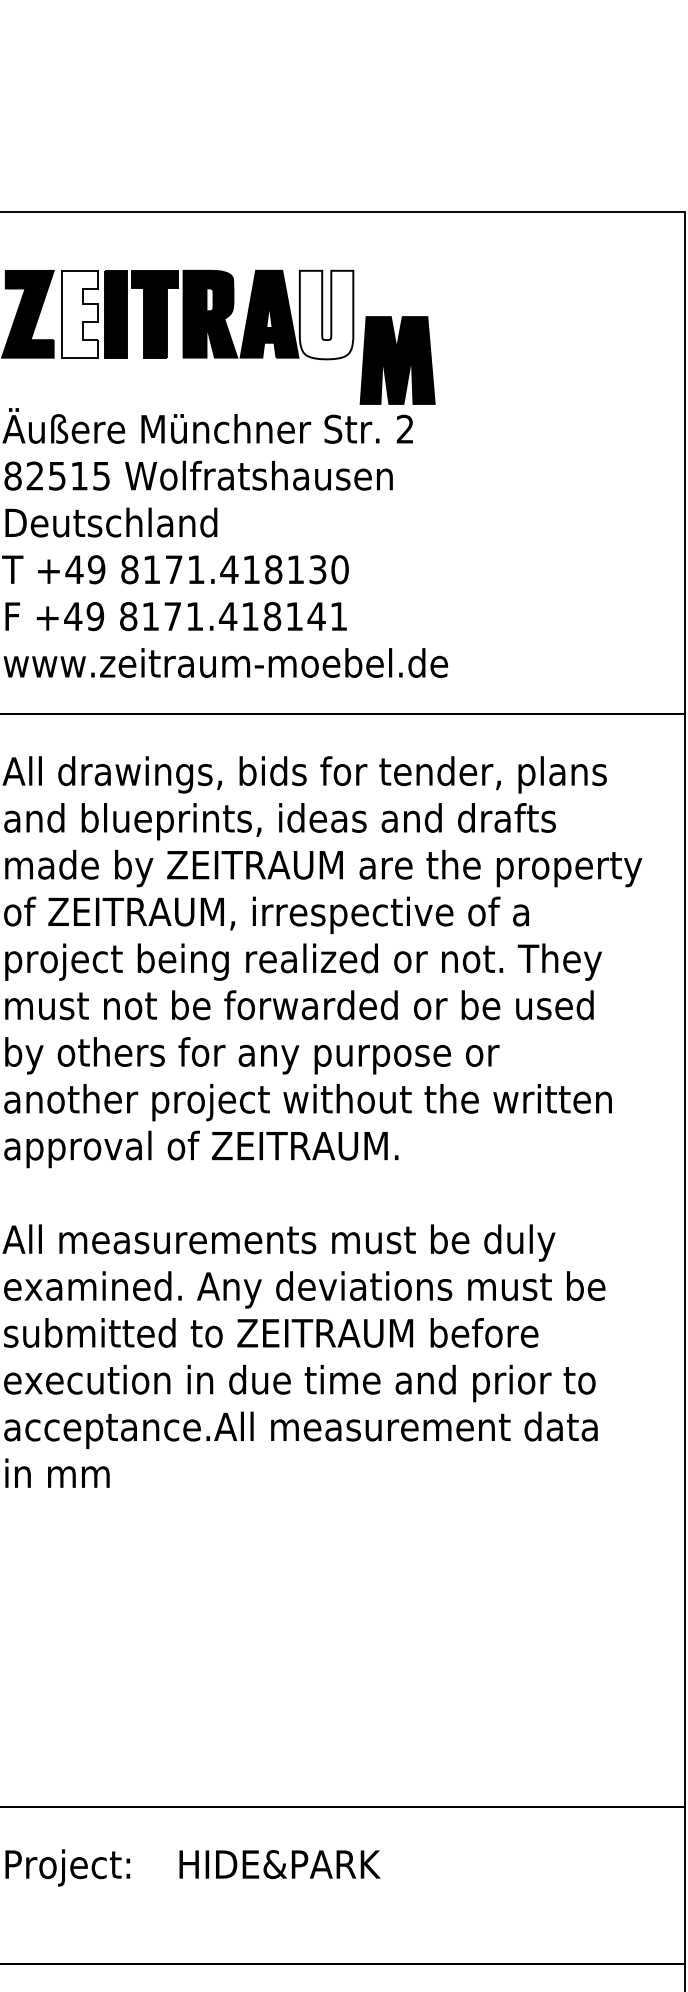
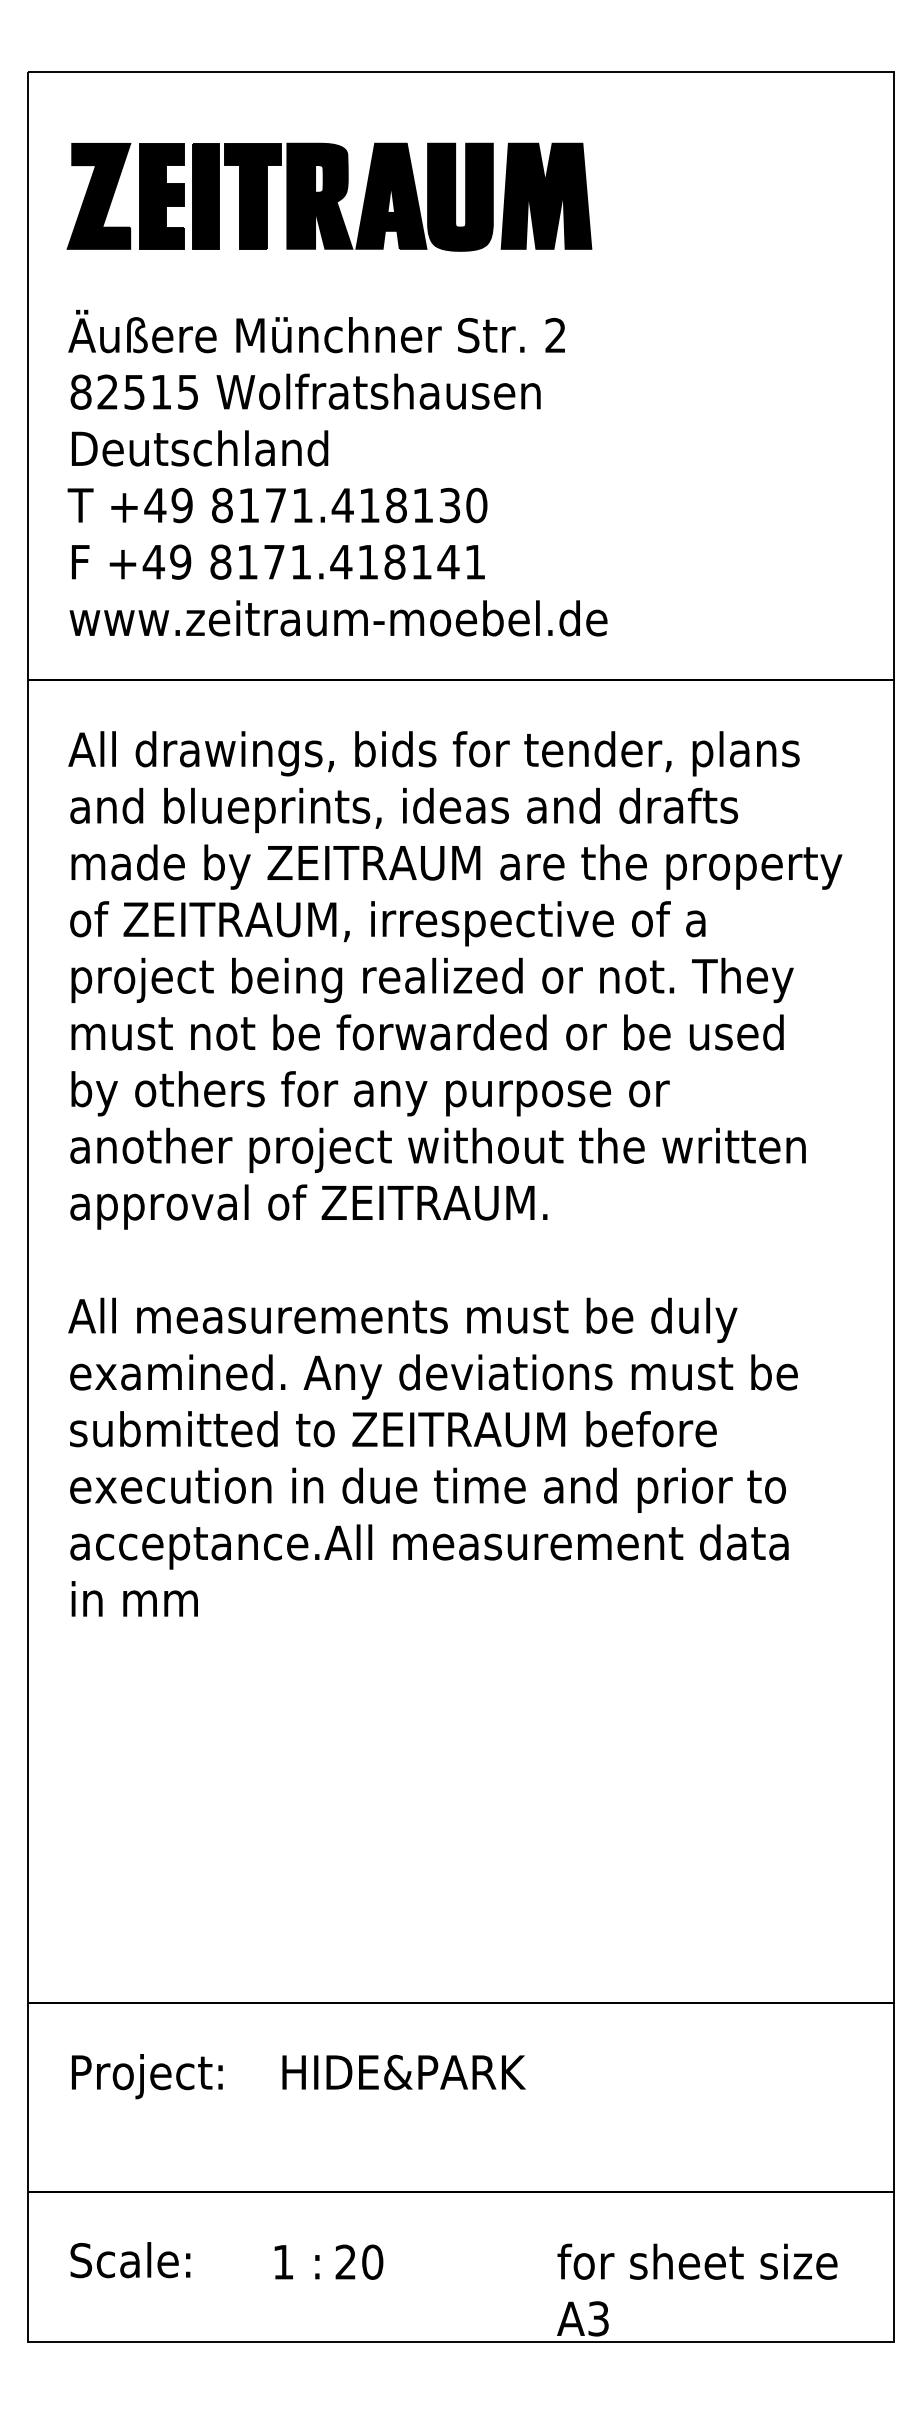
fill: (79, 313) -> (161, 195), added
fill: (326, 314) -> (460, 196), added
part: (397, 359) -> (546, 195), moved

